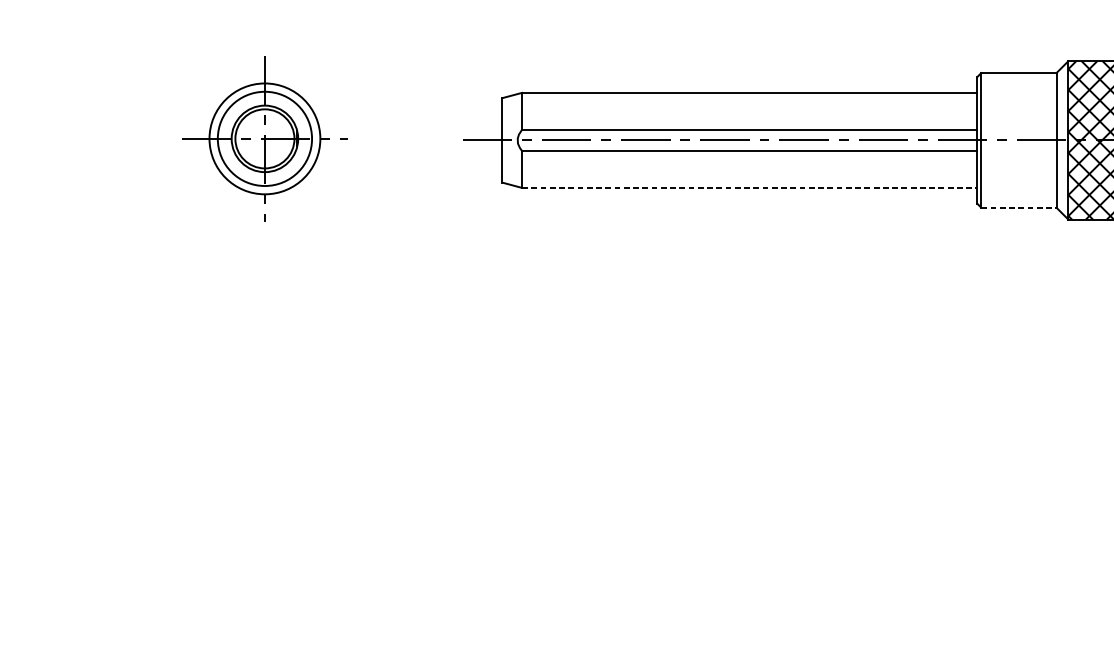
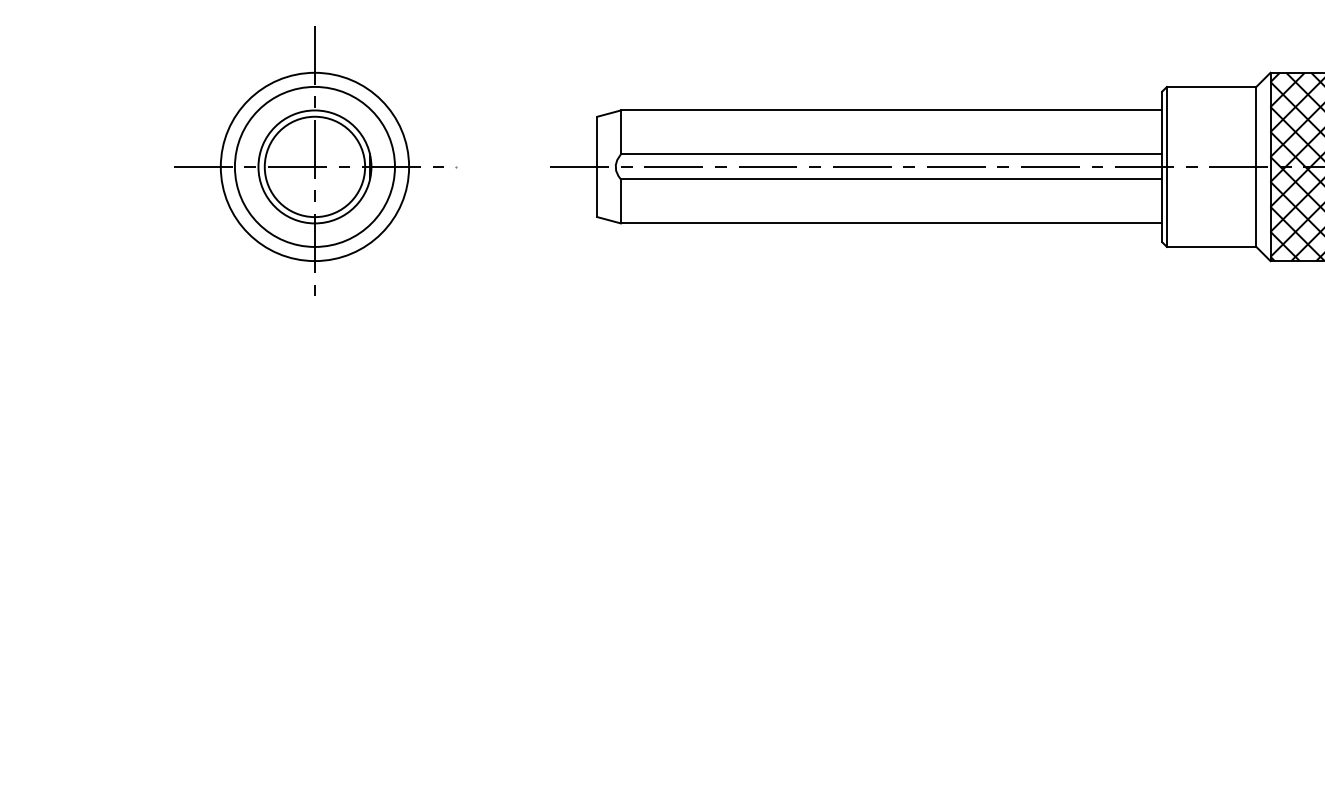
part: (265, 134) -> (315, 160), size x1.43
line: (749, 187) -> (891, 223), dashed -> solid
line: (1018, 207) -> (1211, 246), dashed -> solid

